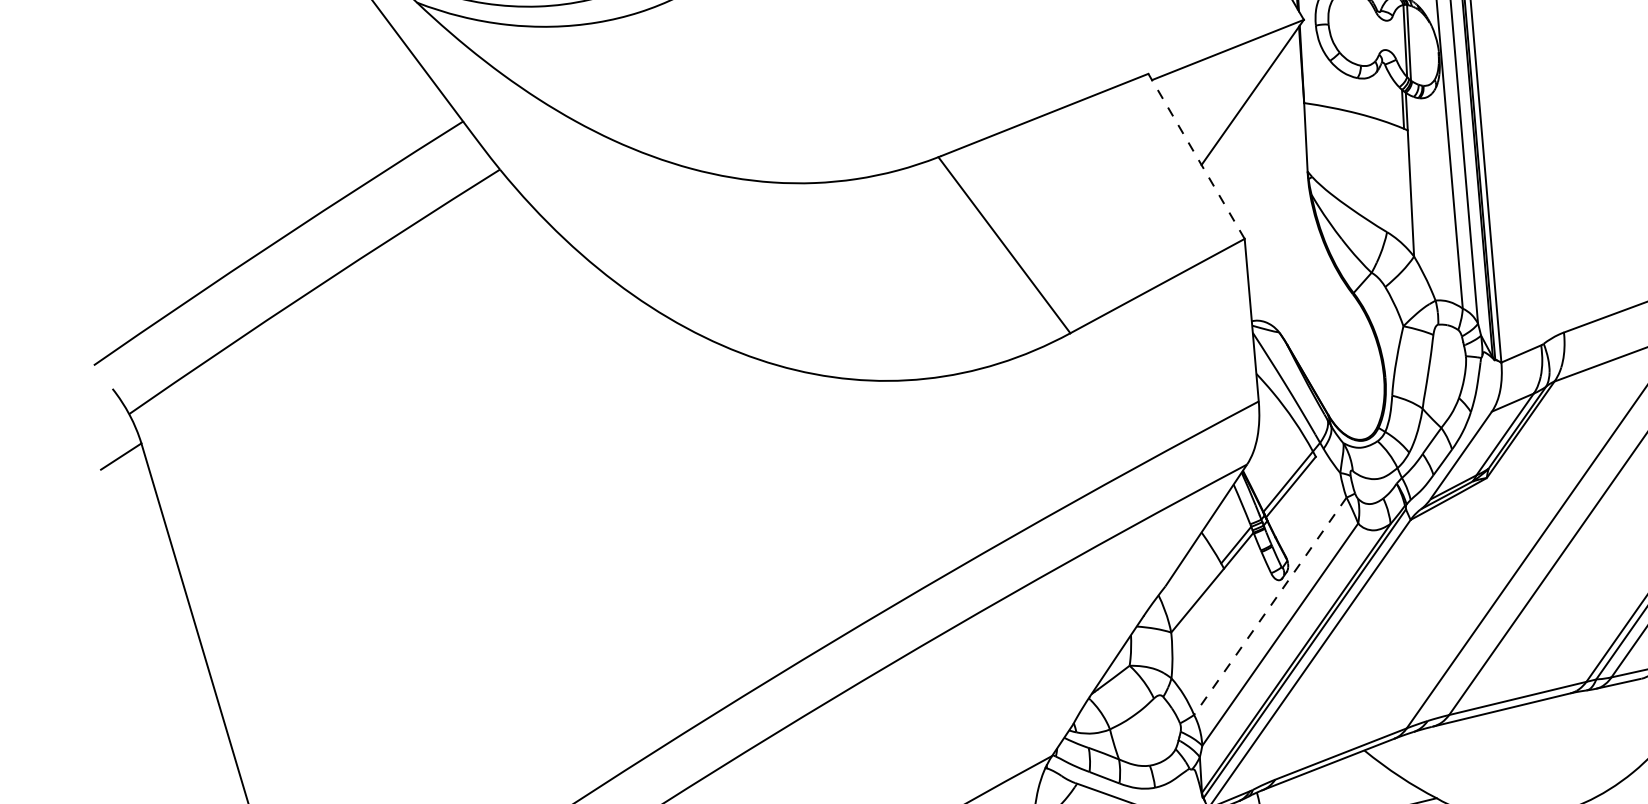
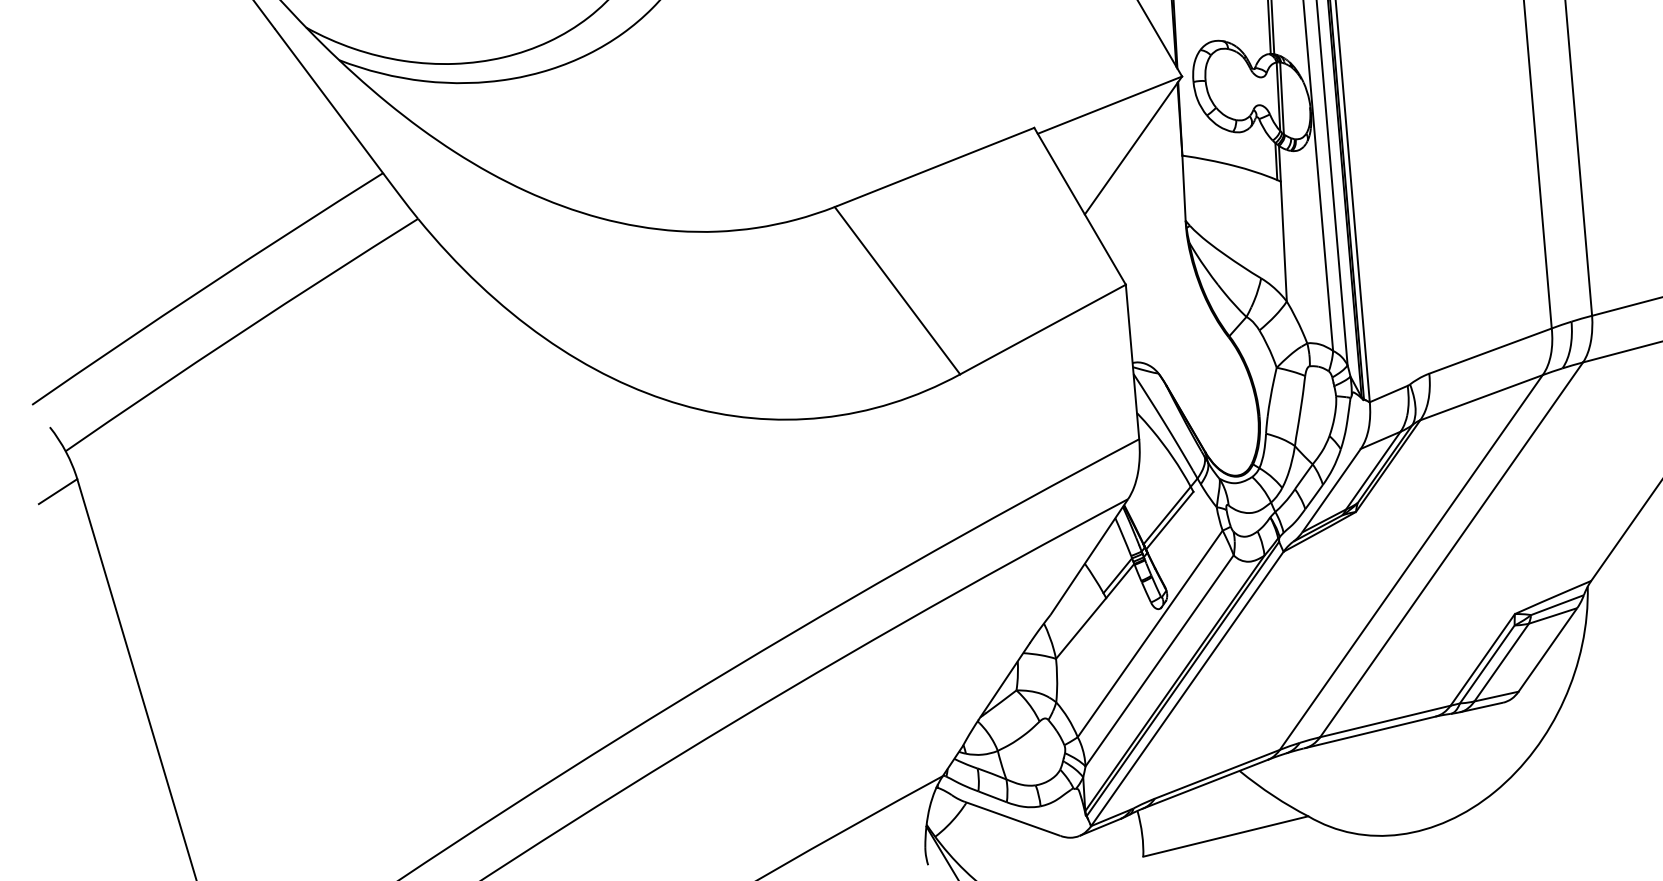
line: (1196, 156) -> (1080, 206), dashed -> solid
line: (1269, 606) -> (1149, 634), dashed -> solid

